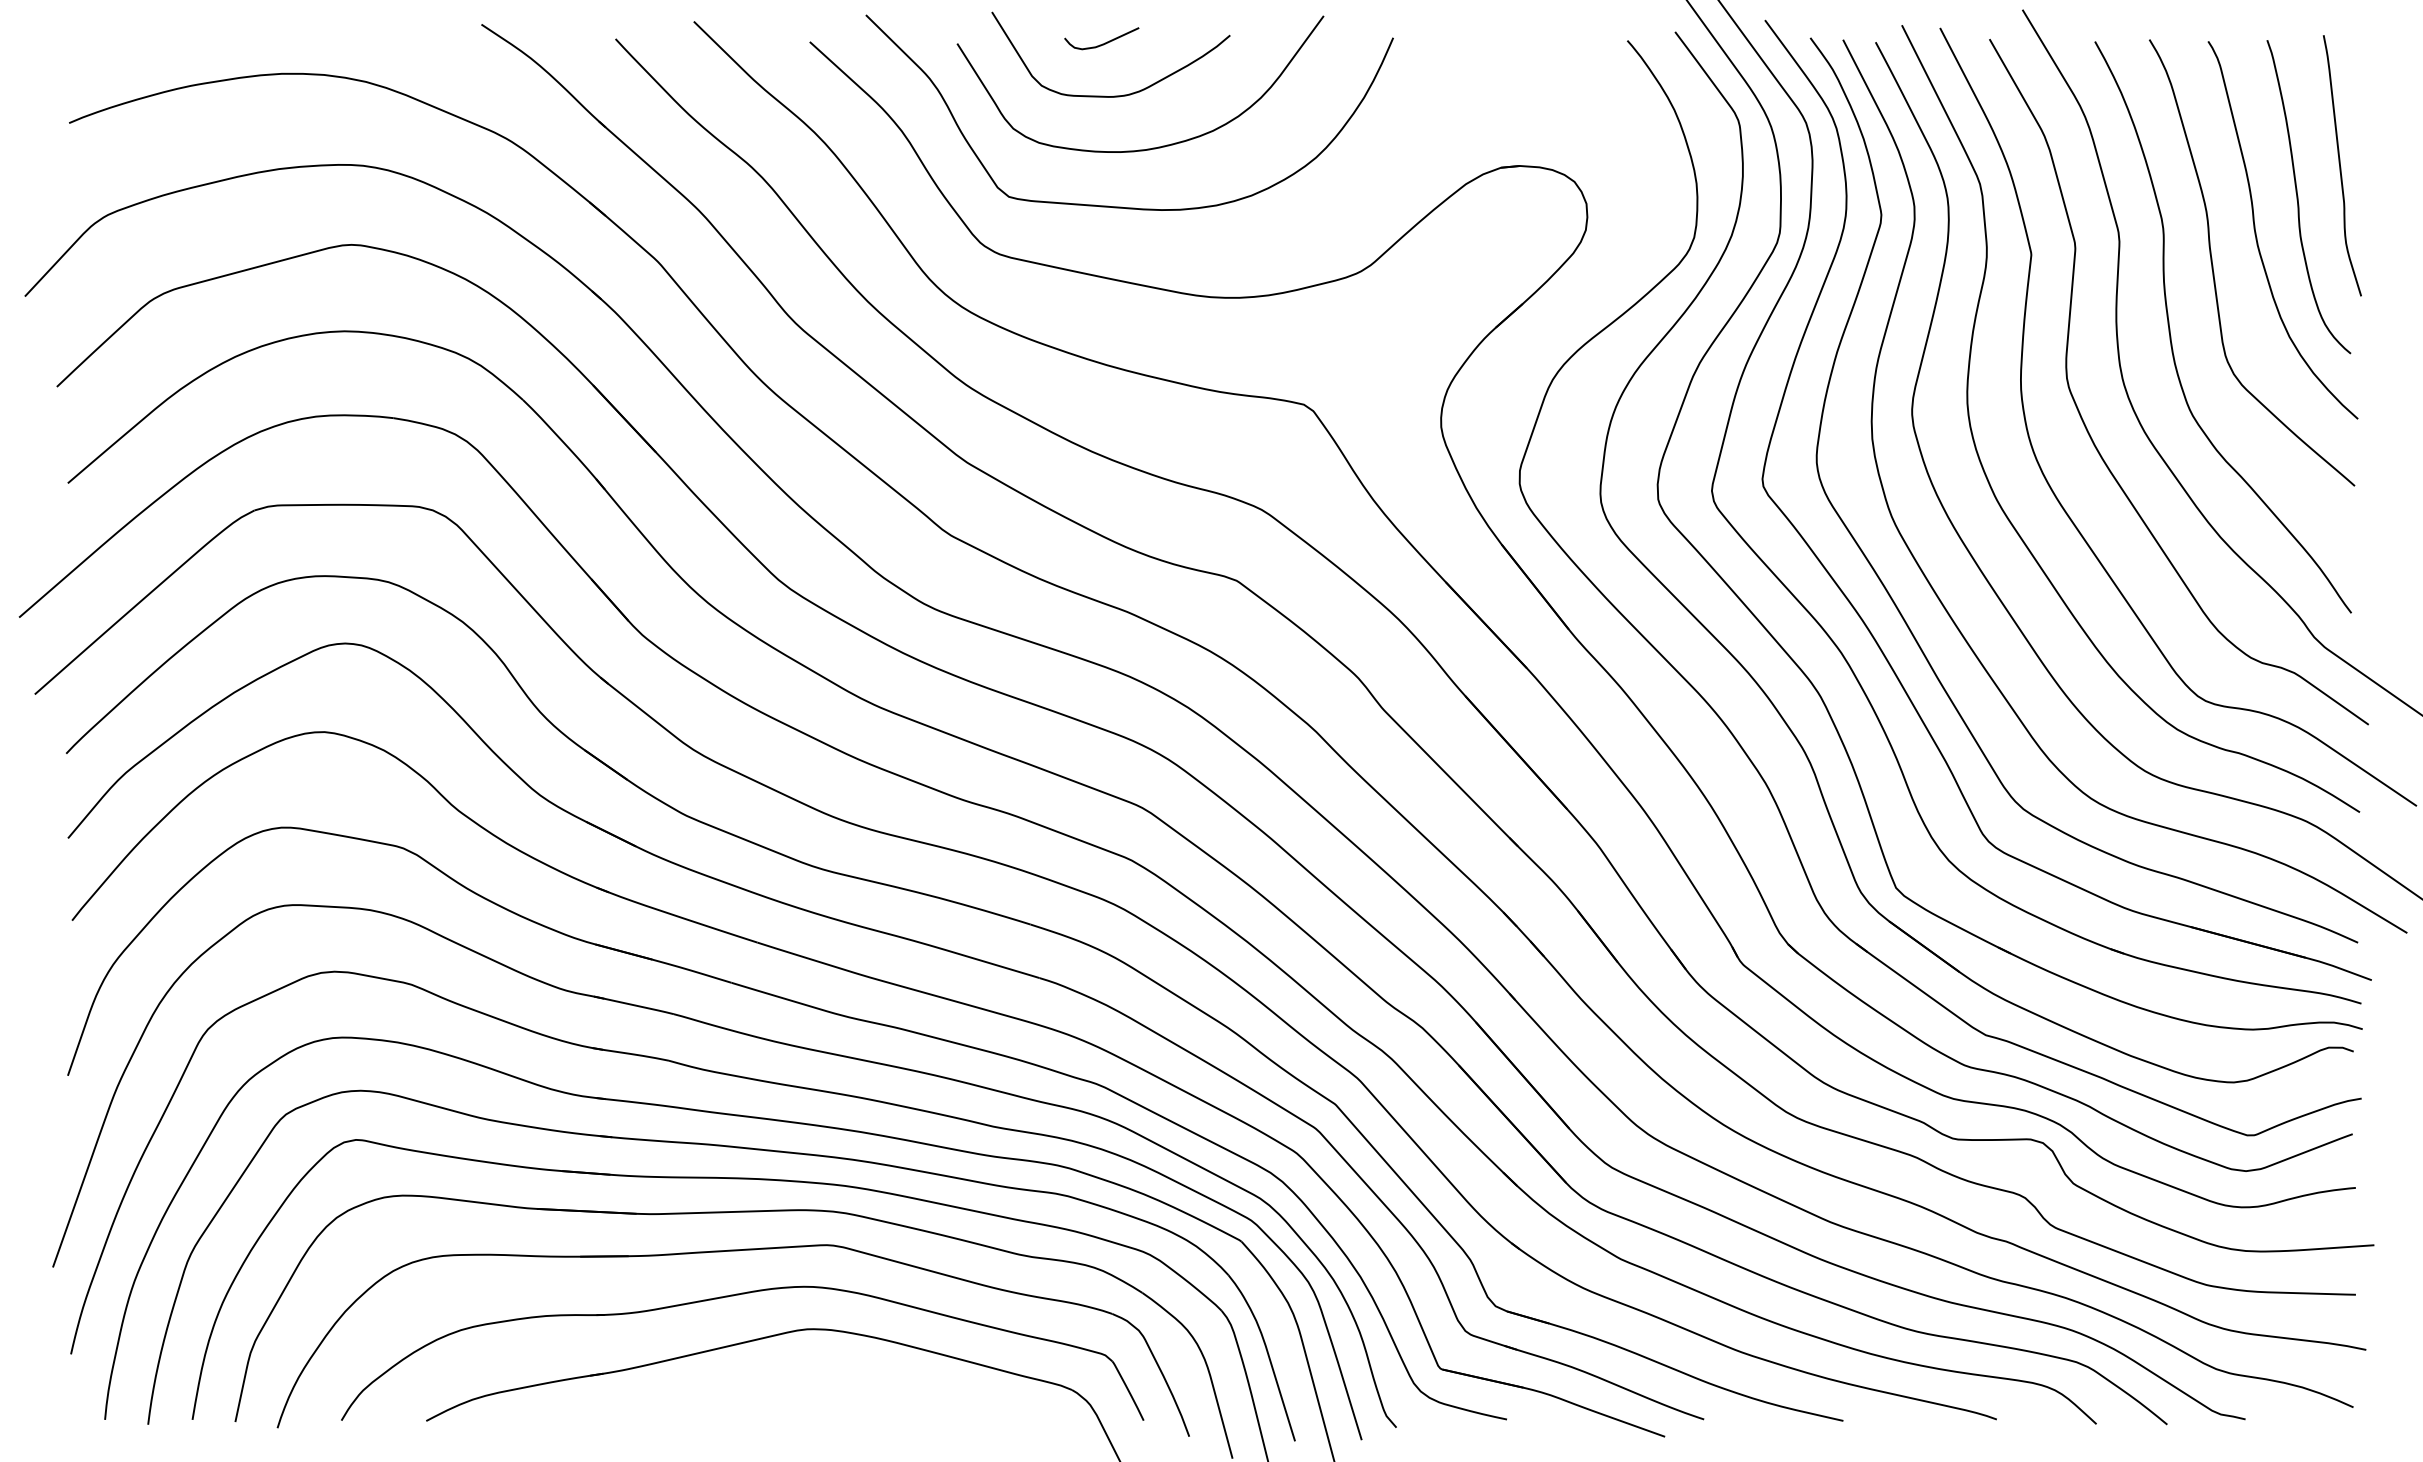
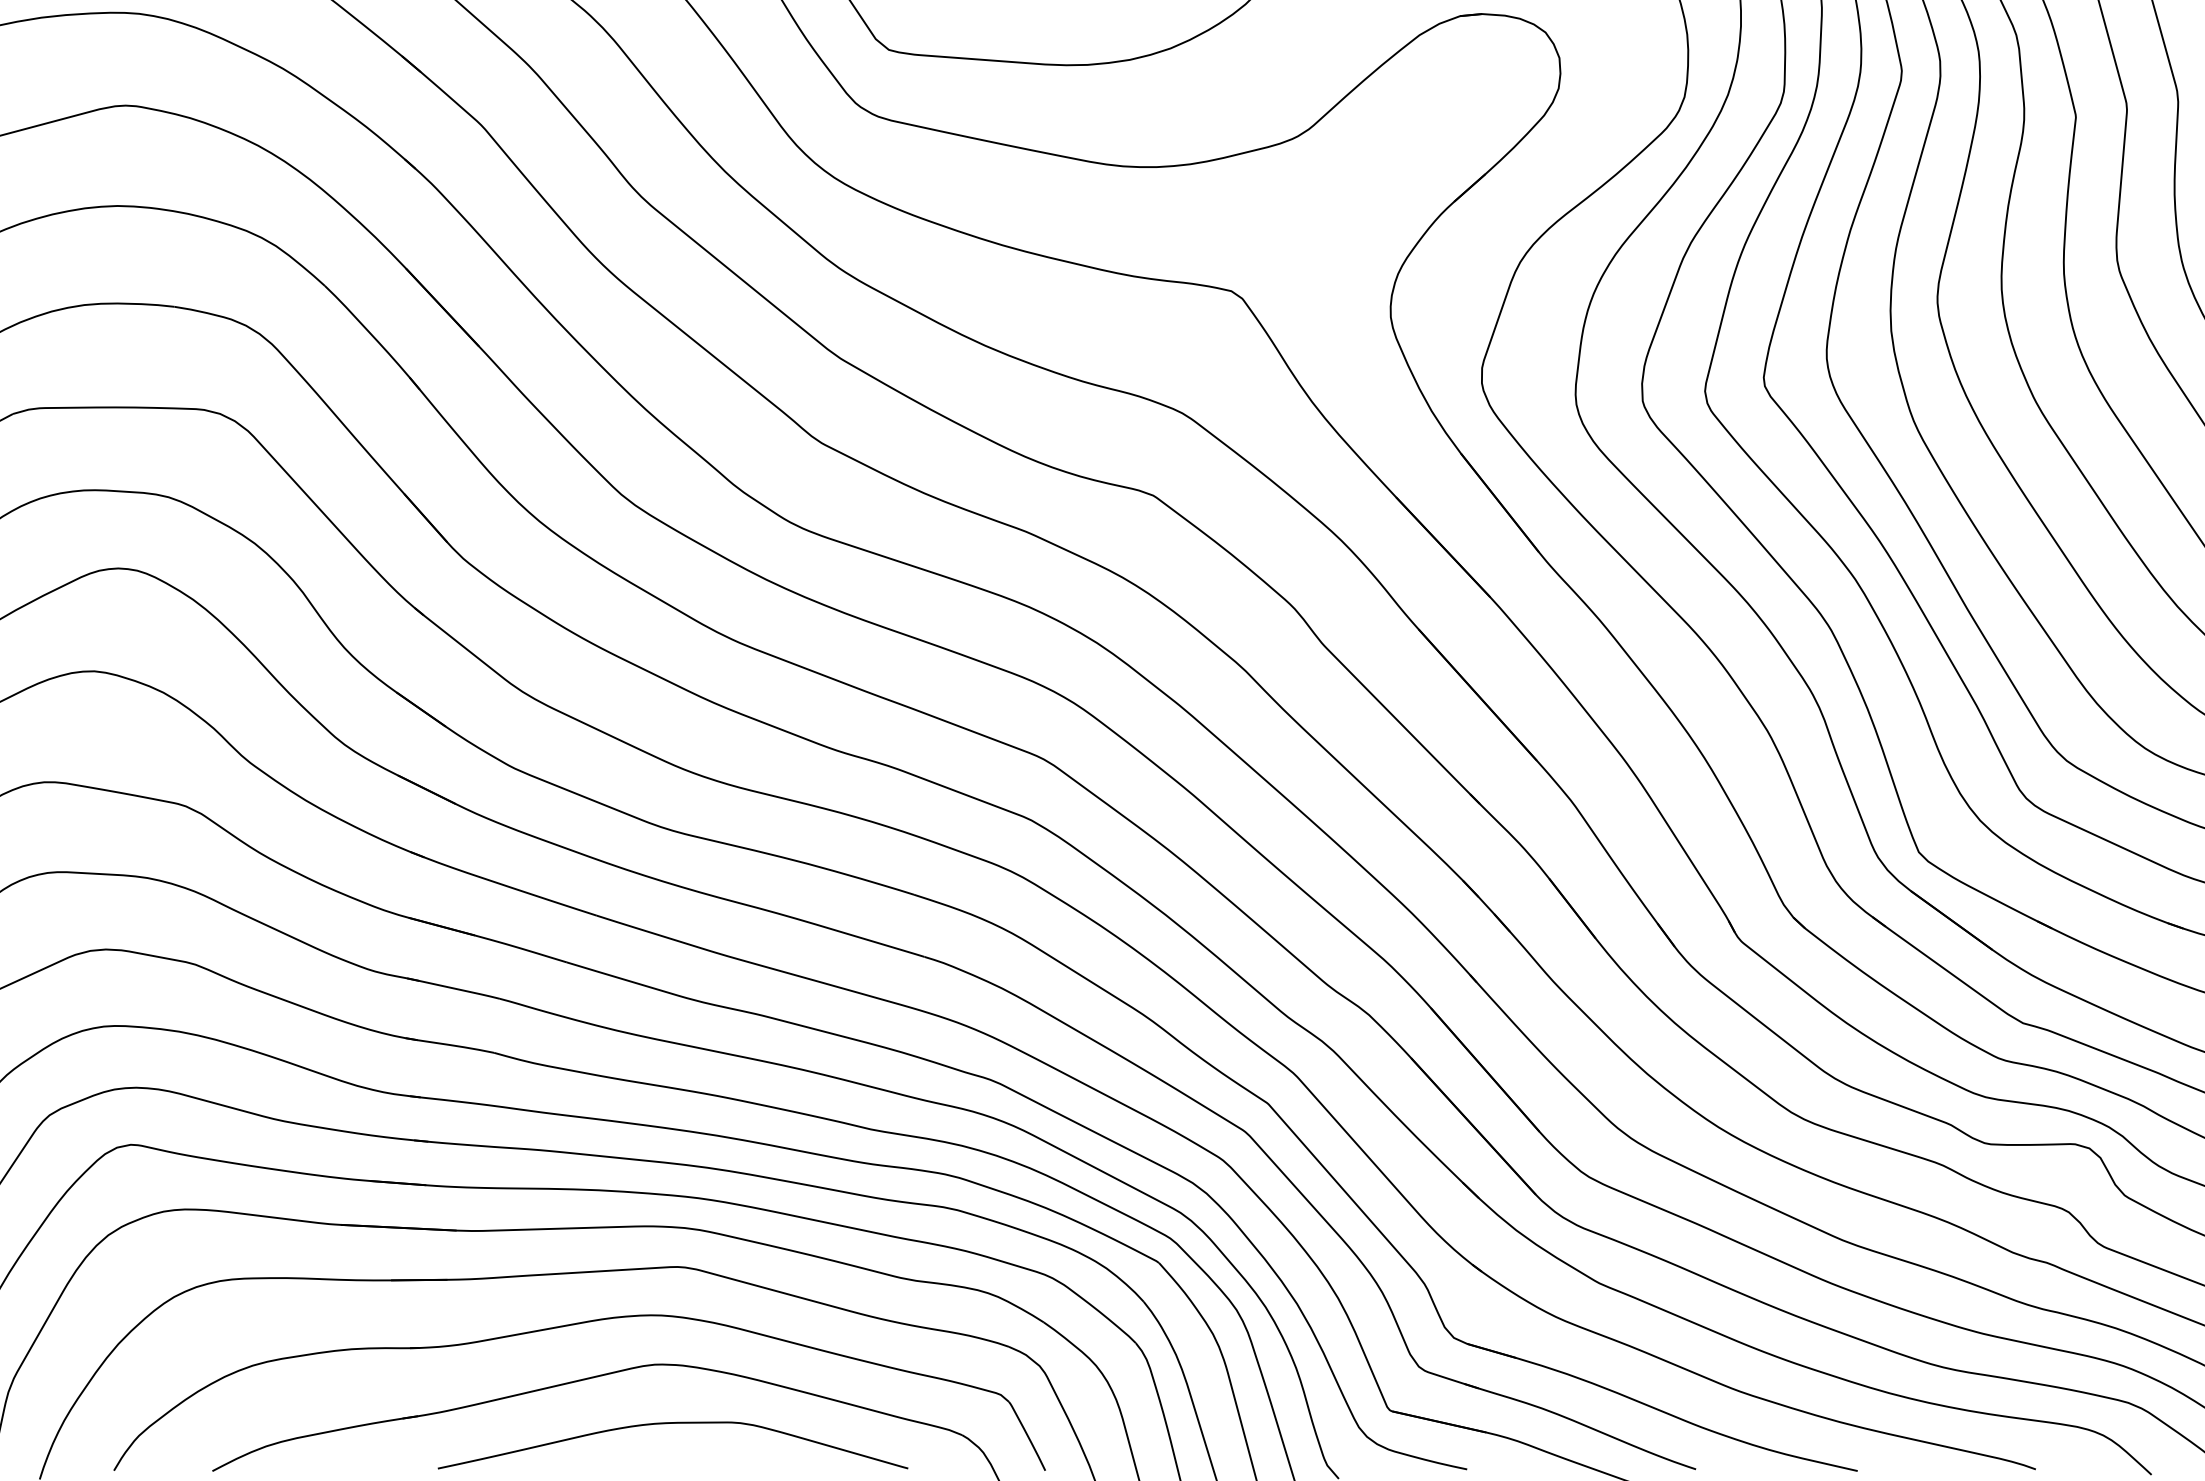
curve: (822, 1380) -> (672, 1424), added

